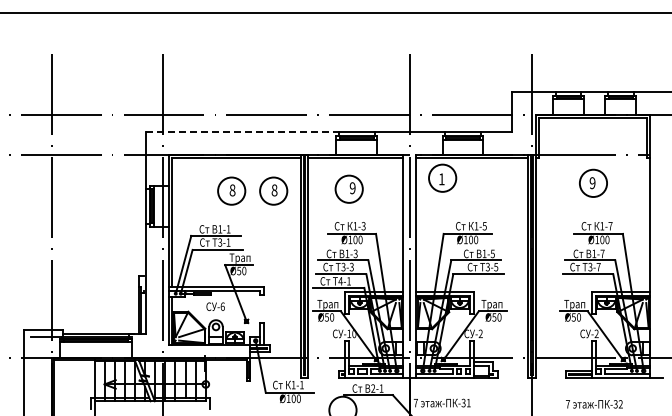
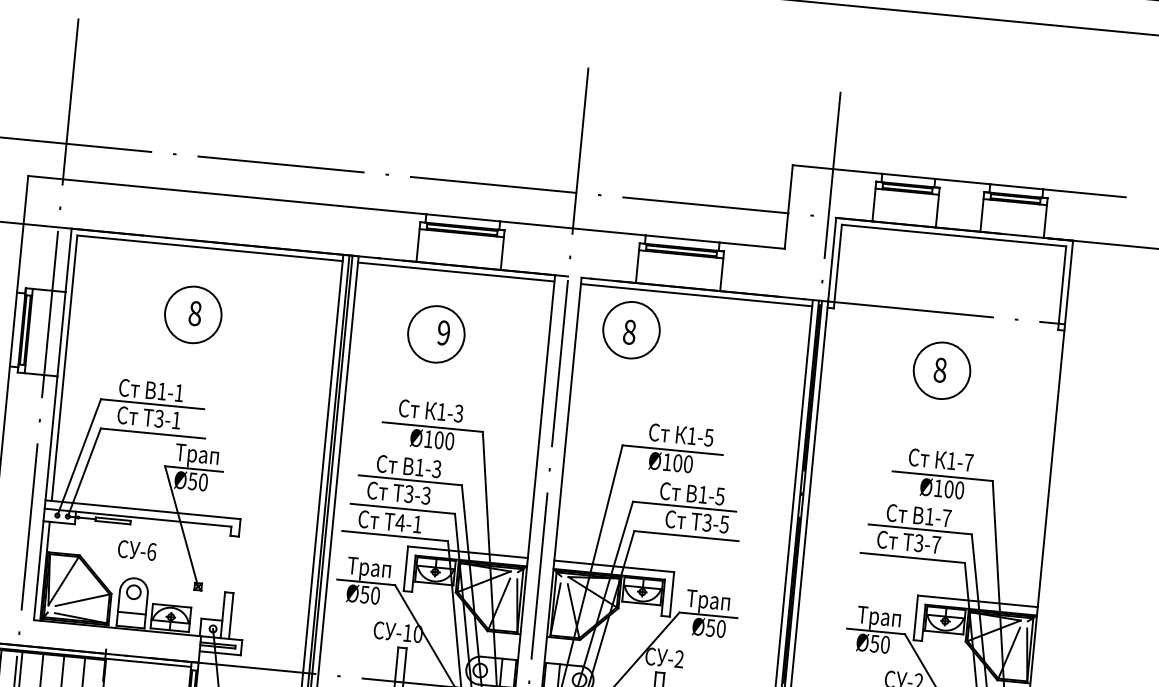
line: (242, 132) -> (227, 195), dashed -> solid
text: (441, 179) -> (628, 332), 1 -> 8
text: (592, 183) -> (940, 370), 9 -> 8
part: (273, 190) -> (279, 321), removed

